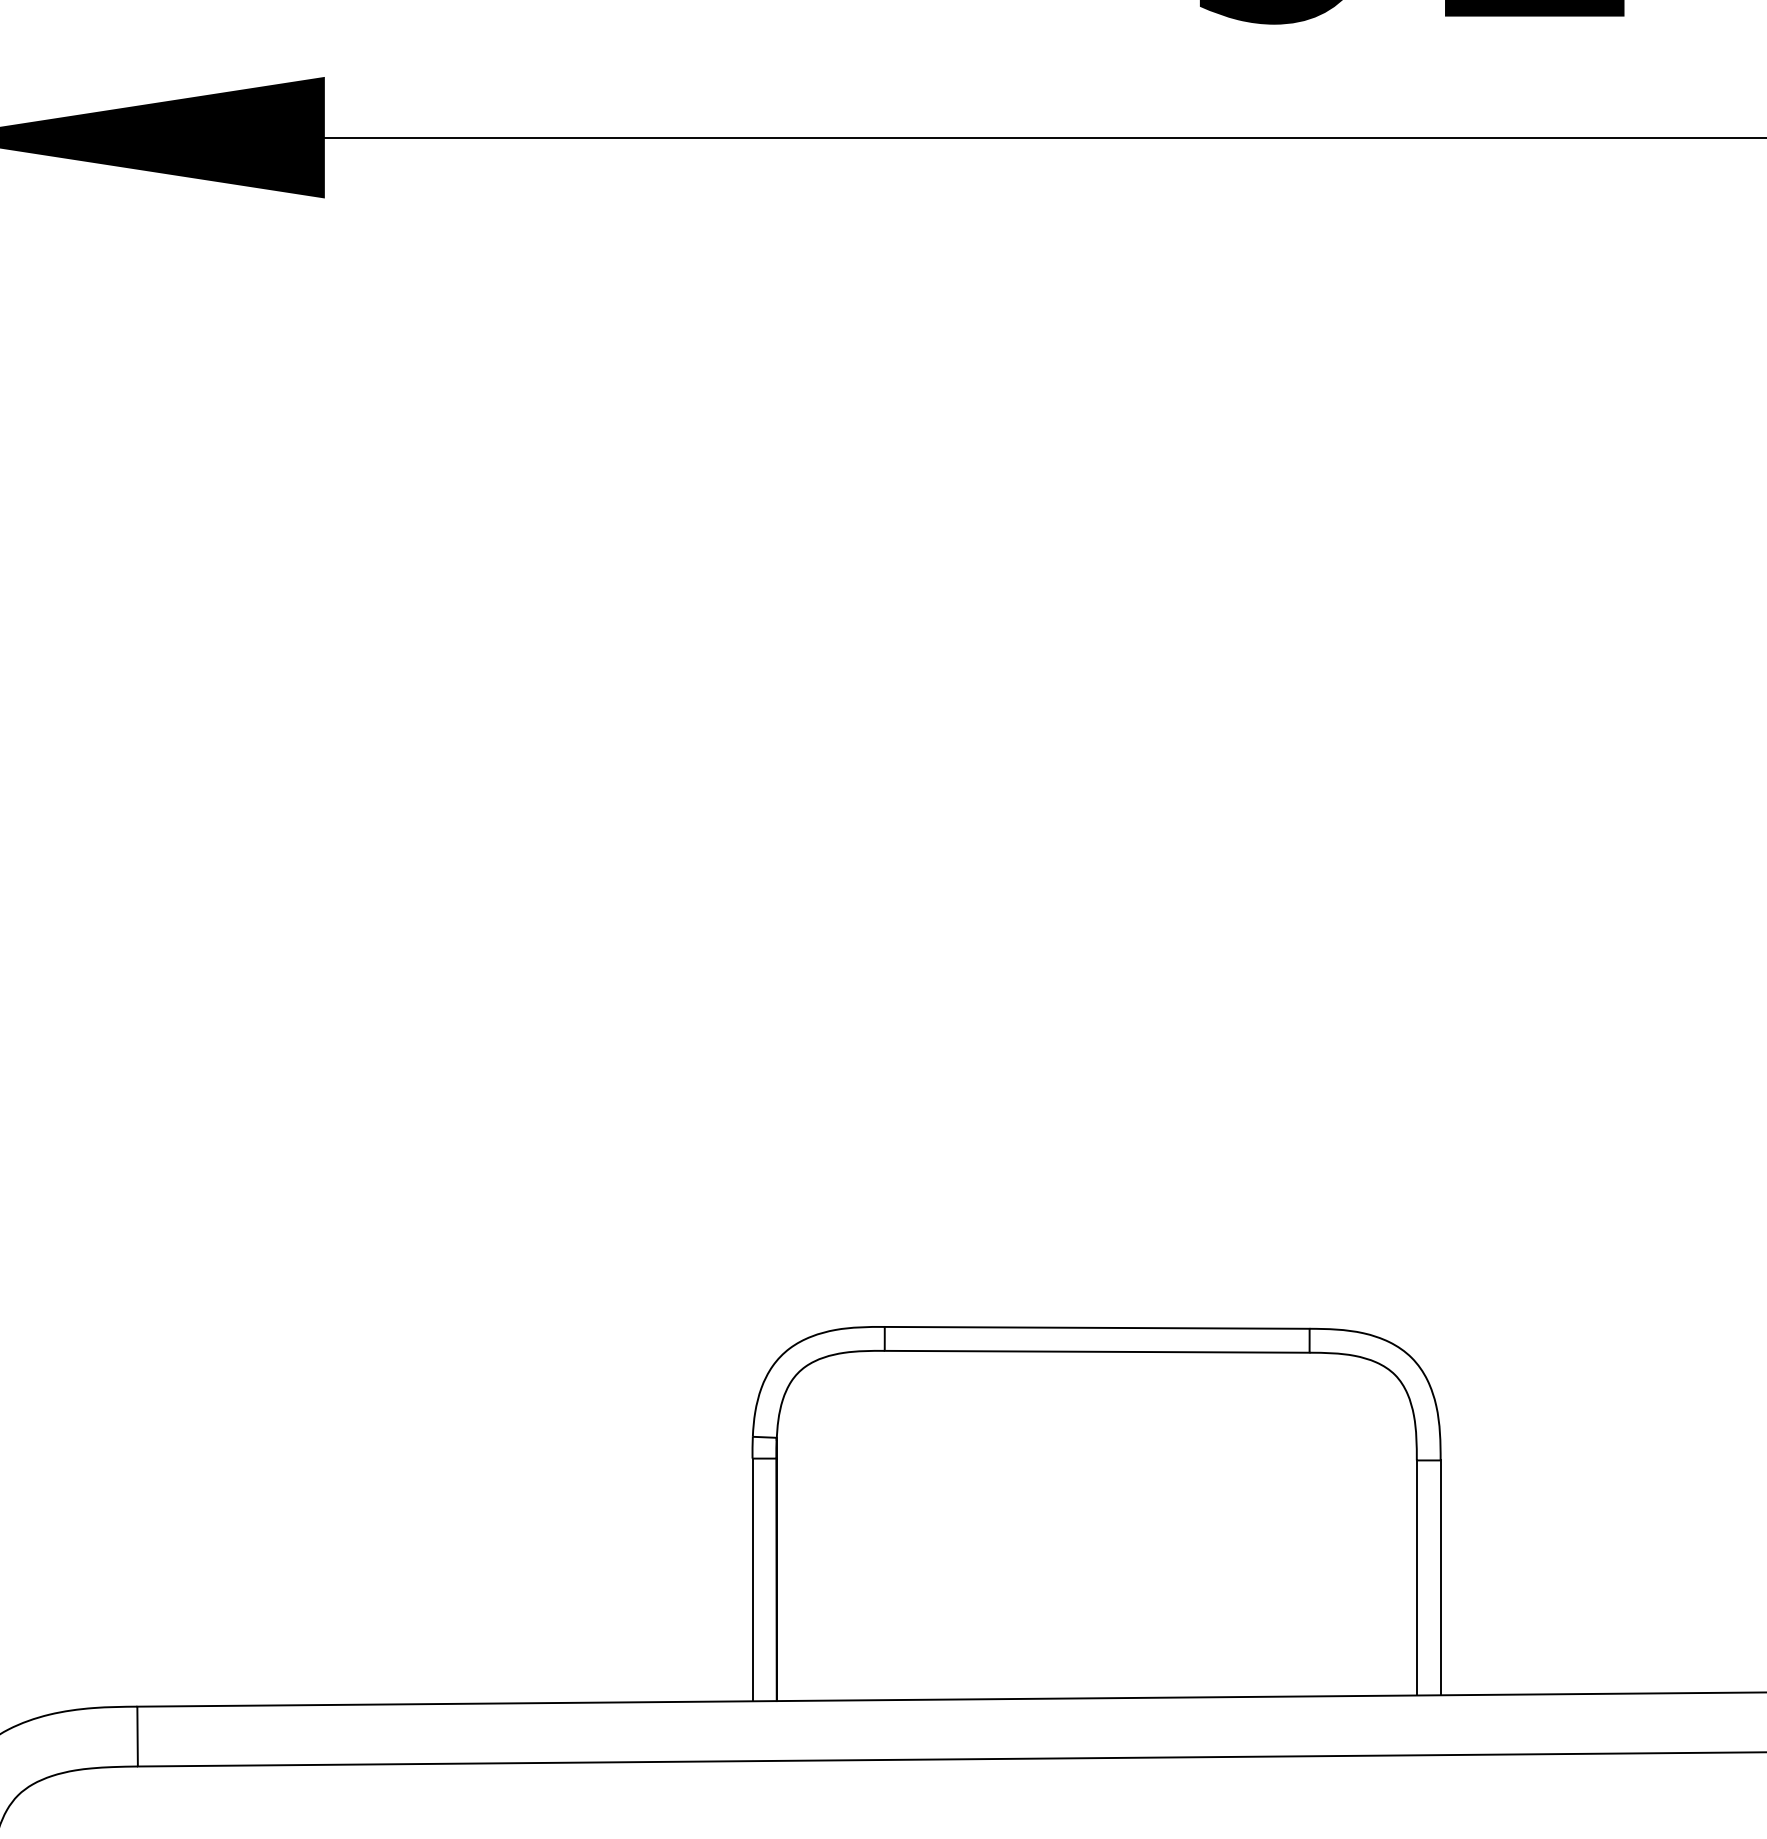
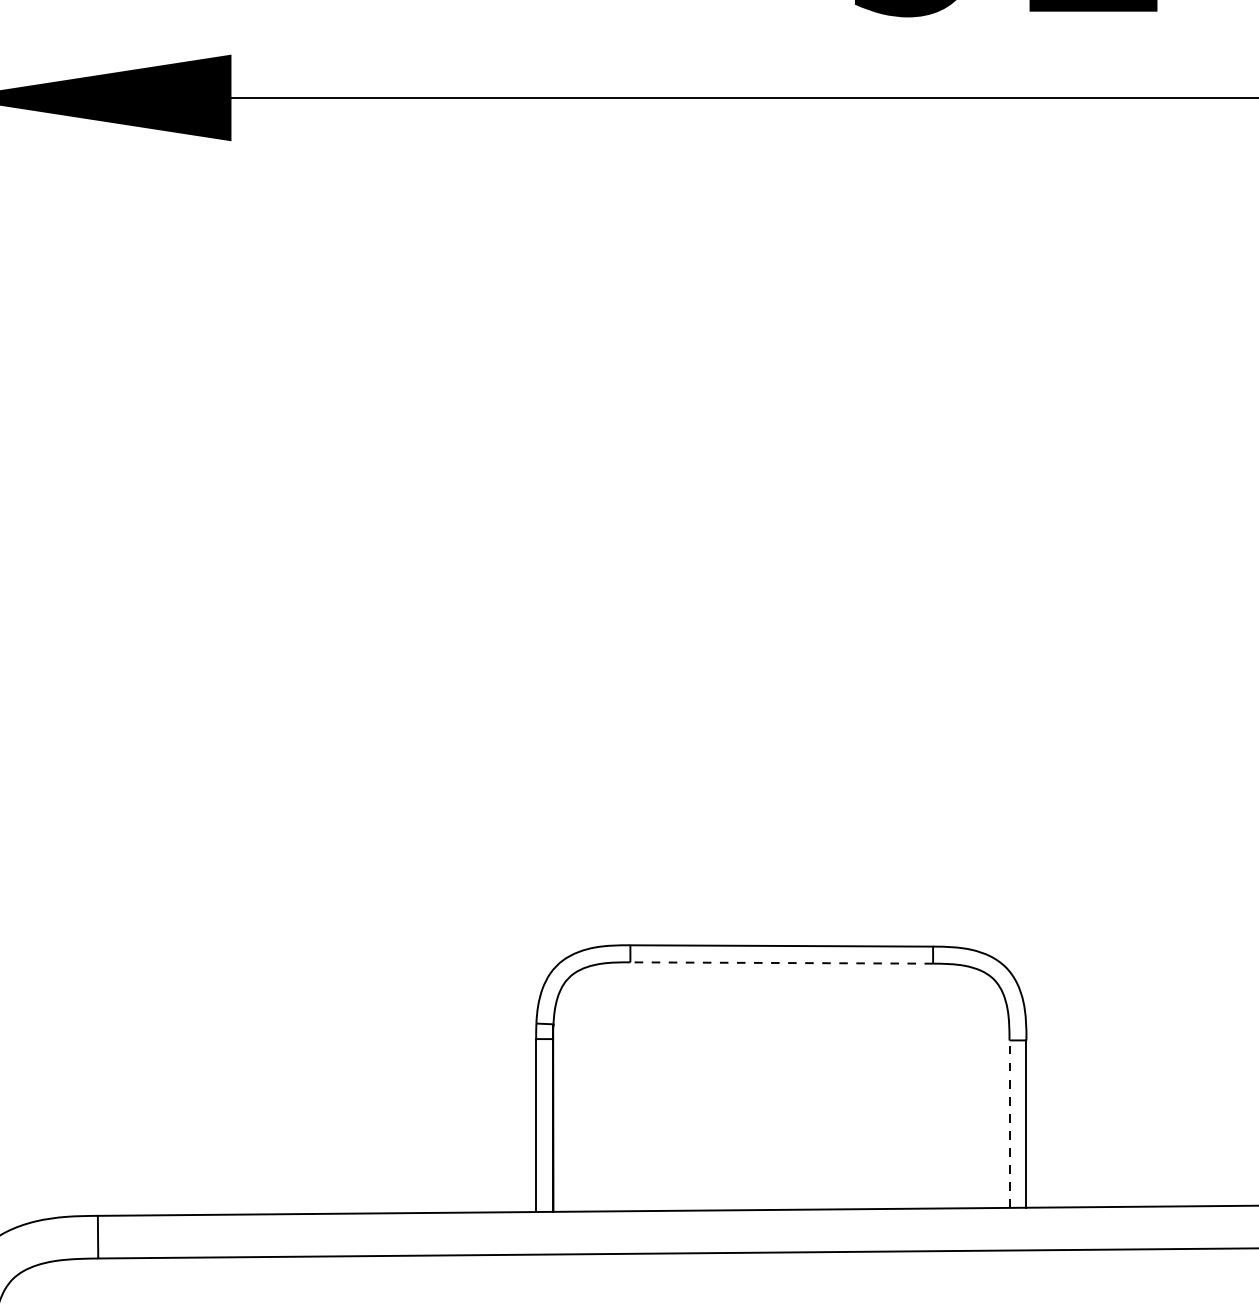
line: (1096, 1351) -> (781, 962), solid -> dashed
line: (1416, 1577) -> (1009, 1123), solid -> dashed

